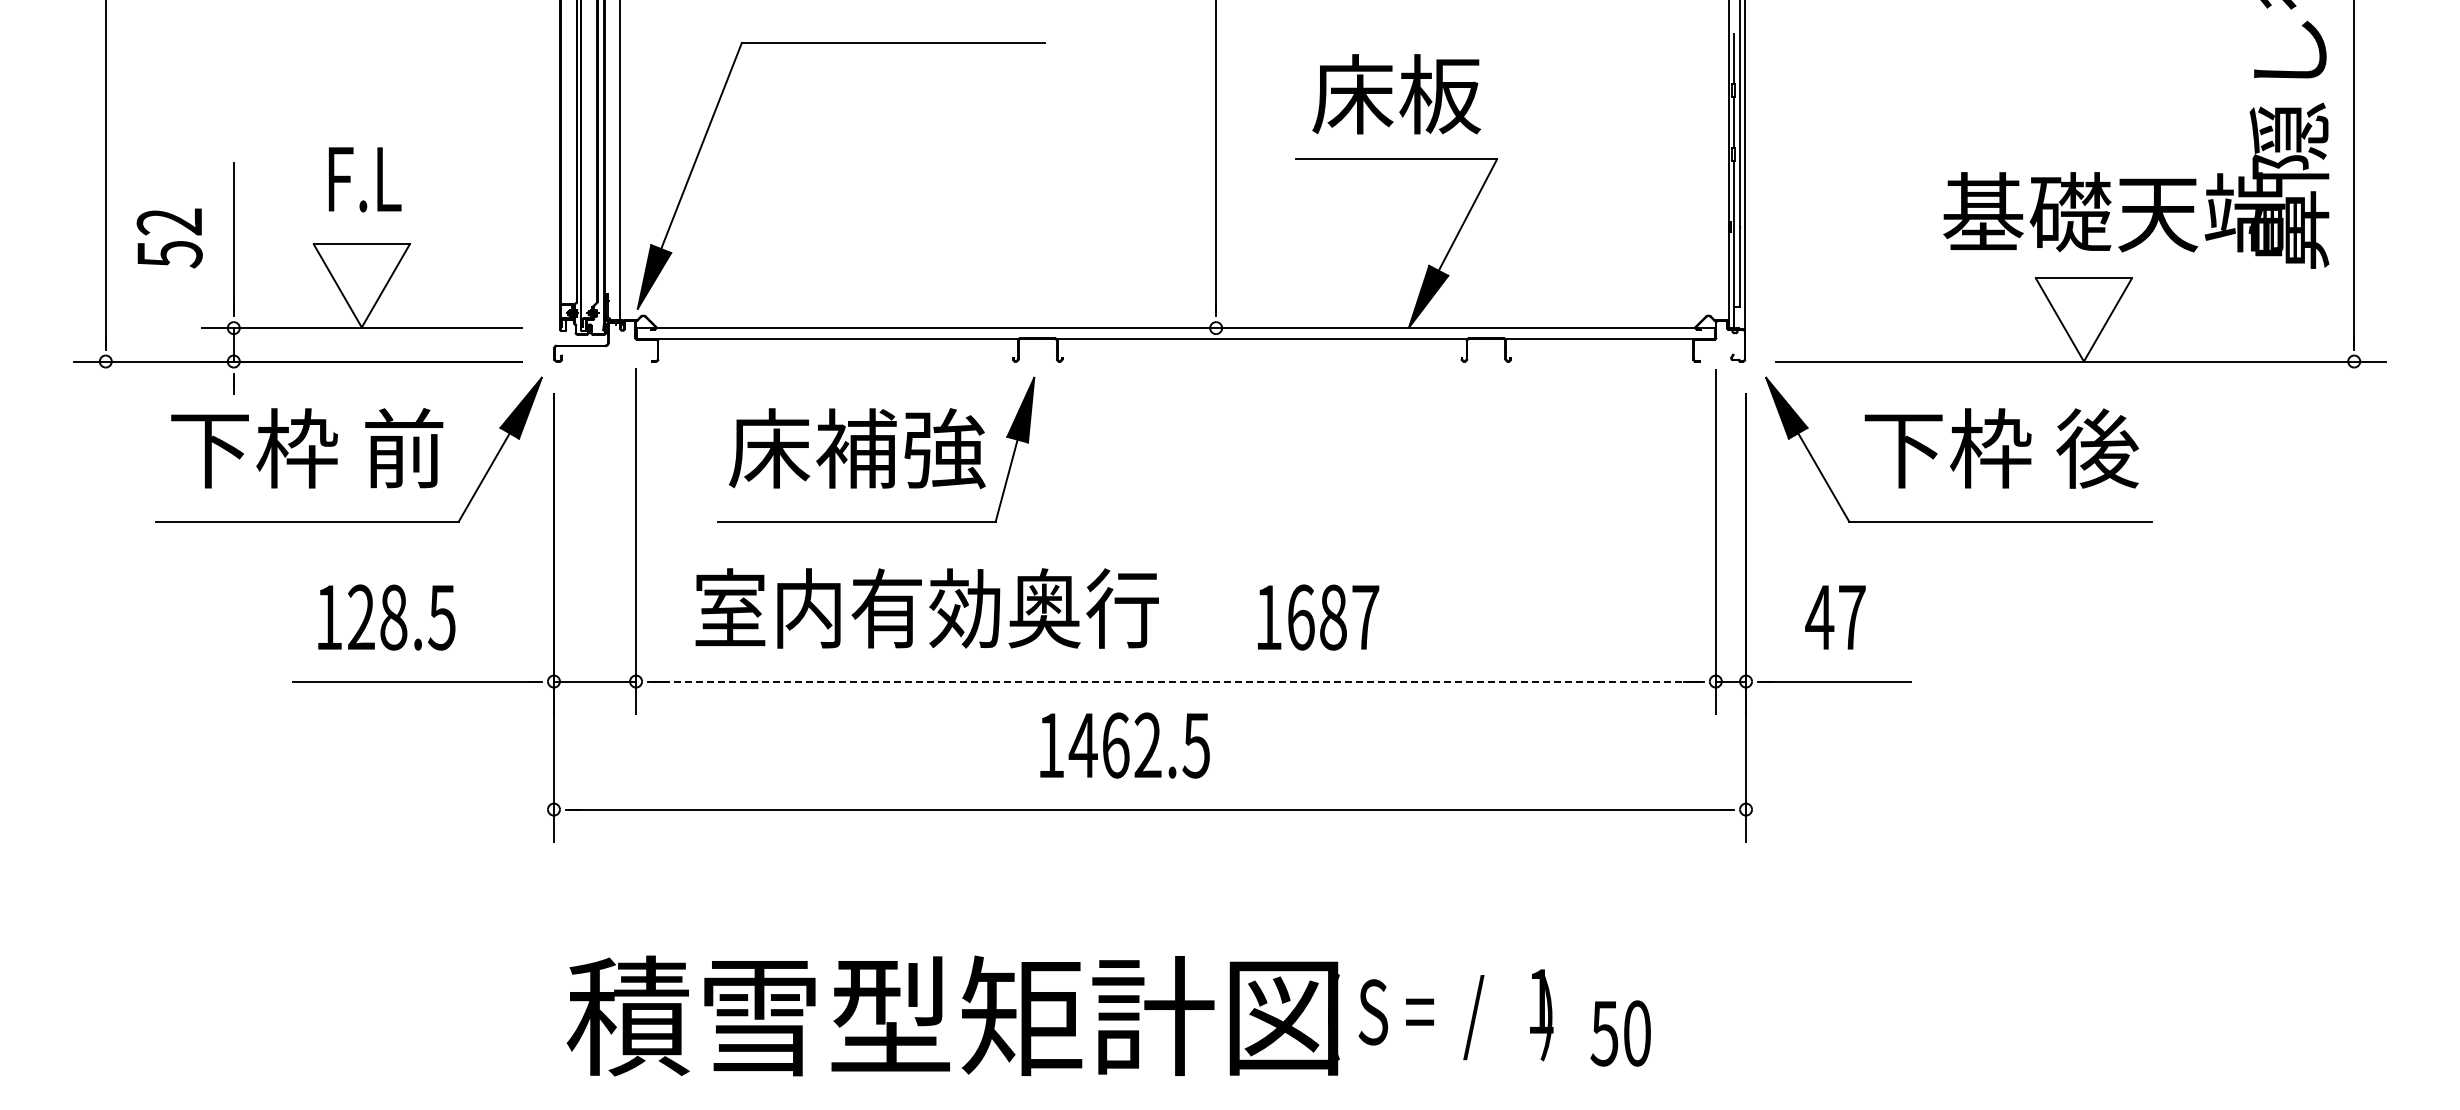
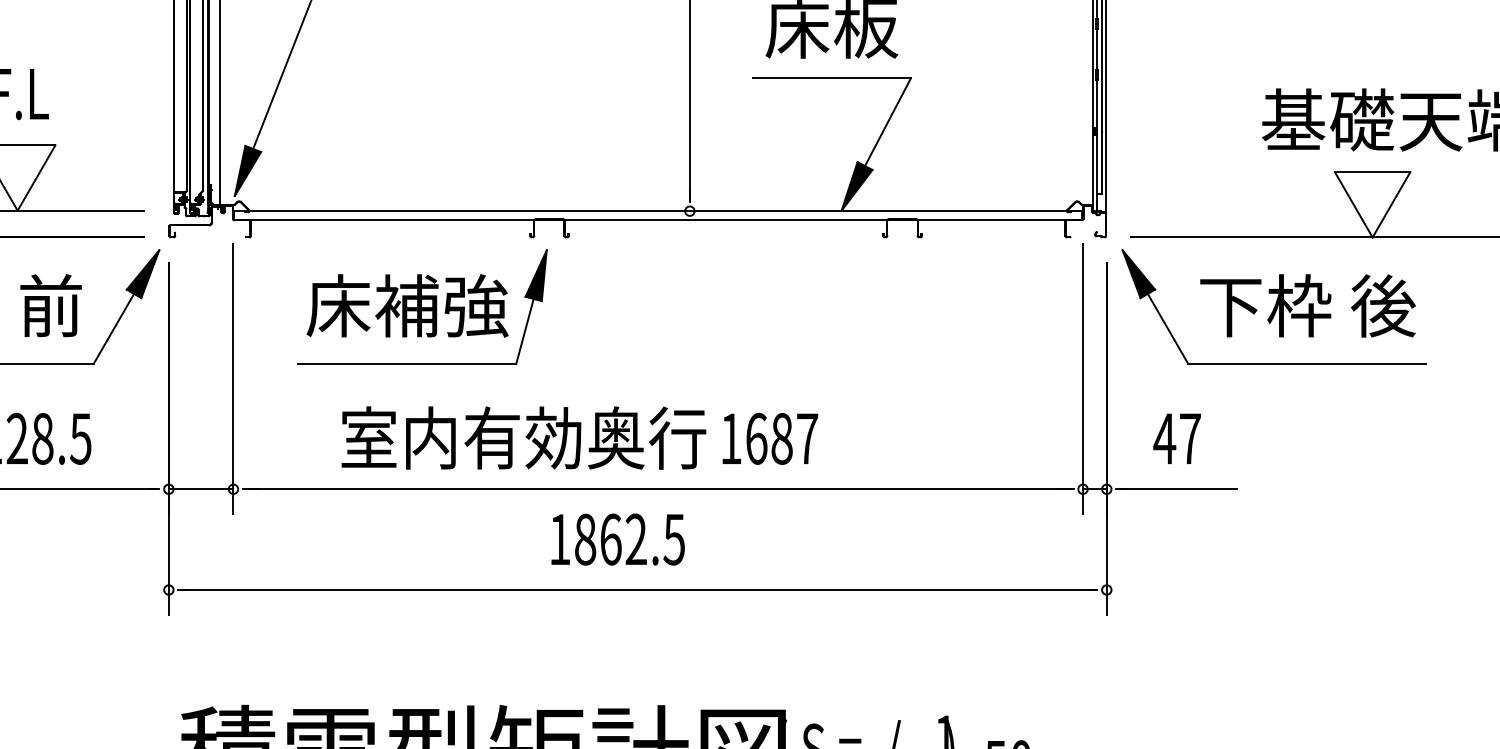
text: (926, 608) -> (523, 438), moved
line: (1175, 681) -> (657, 489), dashed -> solid
text: (1082, 745) -> (584, 539), 1462.5 -> 1862.5

